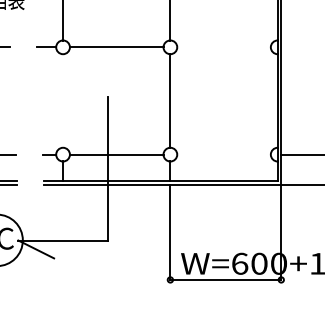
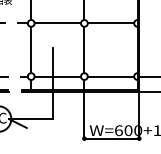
line: (223, 47) -> (110, 23), added
line: (63, 99) -> (31, 49), added
line: (223, 154) -> (110, 76), added

